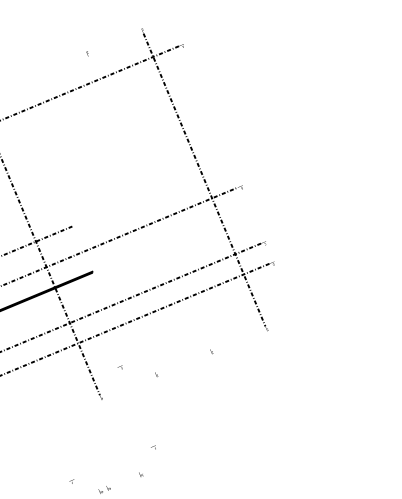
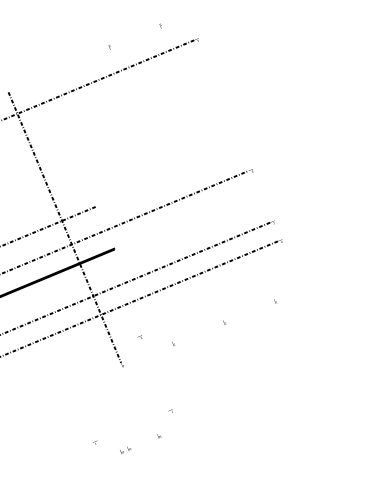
line: (204, 179) -> (217, 163), removed

